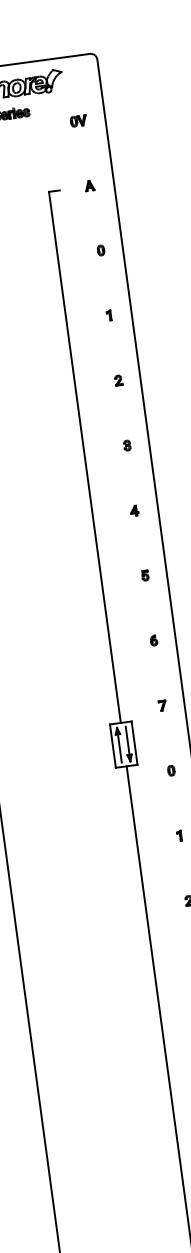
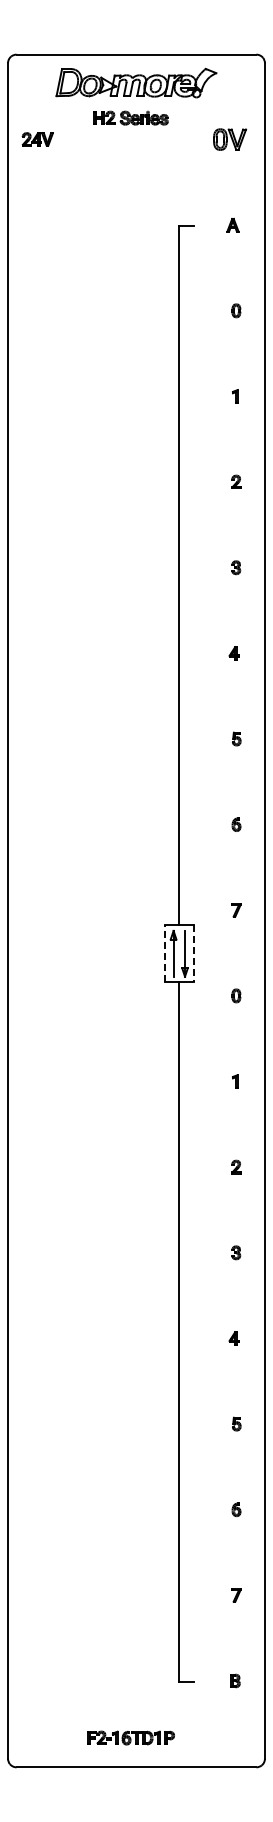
part: (78, 121) -> (229, 139), size x1.6
line: (134, 742) -> (193, 953), solid -> dashed
line: (113, 745) -> (165, 953), solid -> dashed

